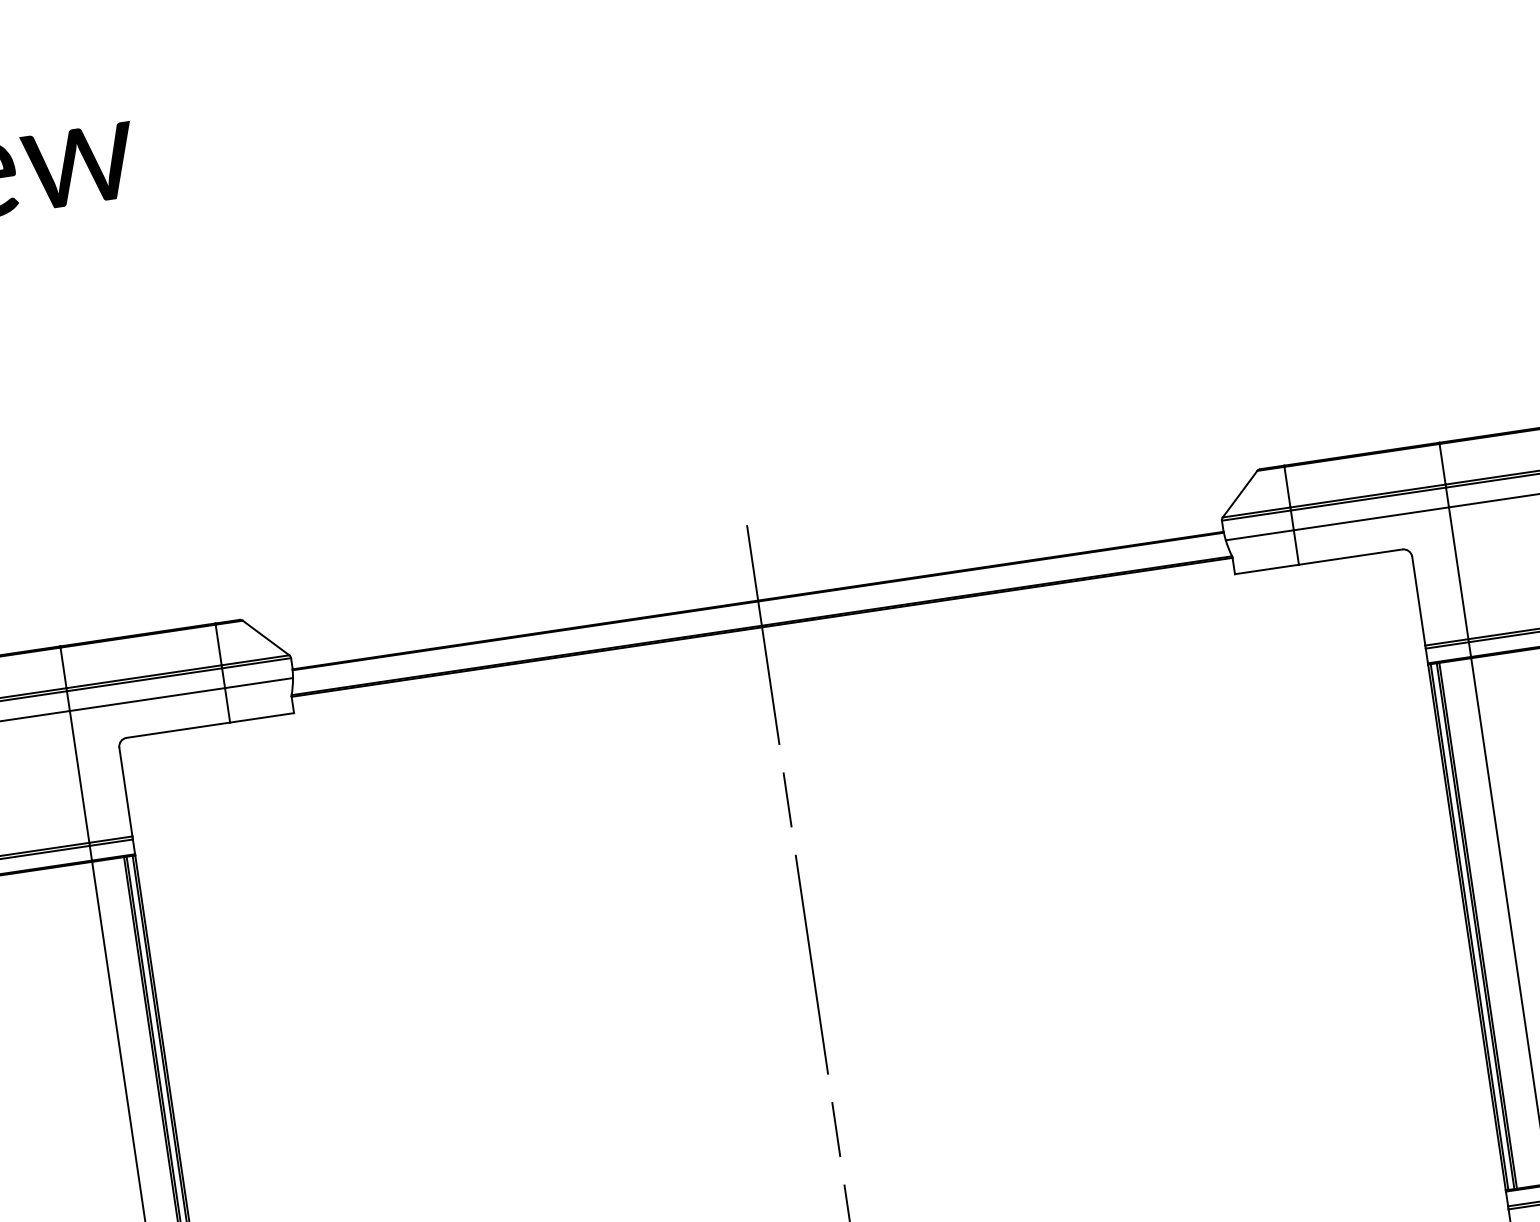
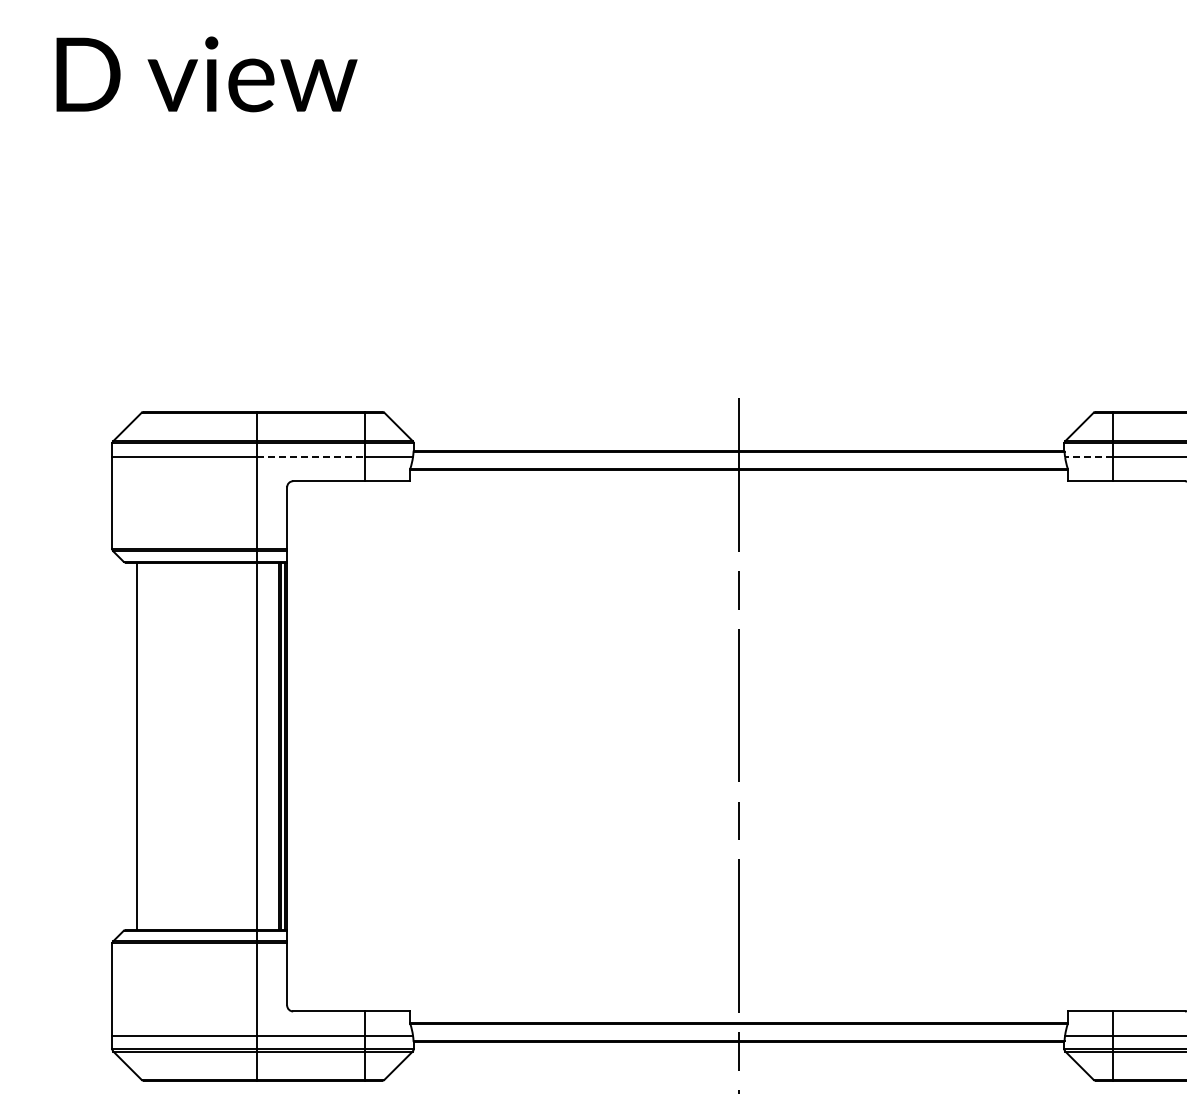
line: (1259, 535) -> (1088, 457), solid -> dashed
line: (147, 700) -> (311, 457), solid -> dashed

